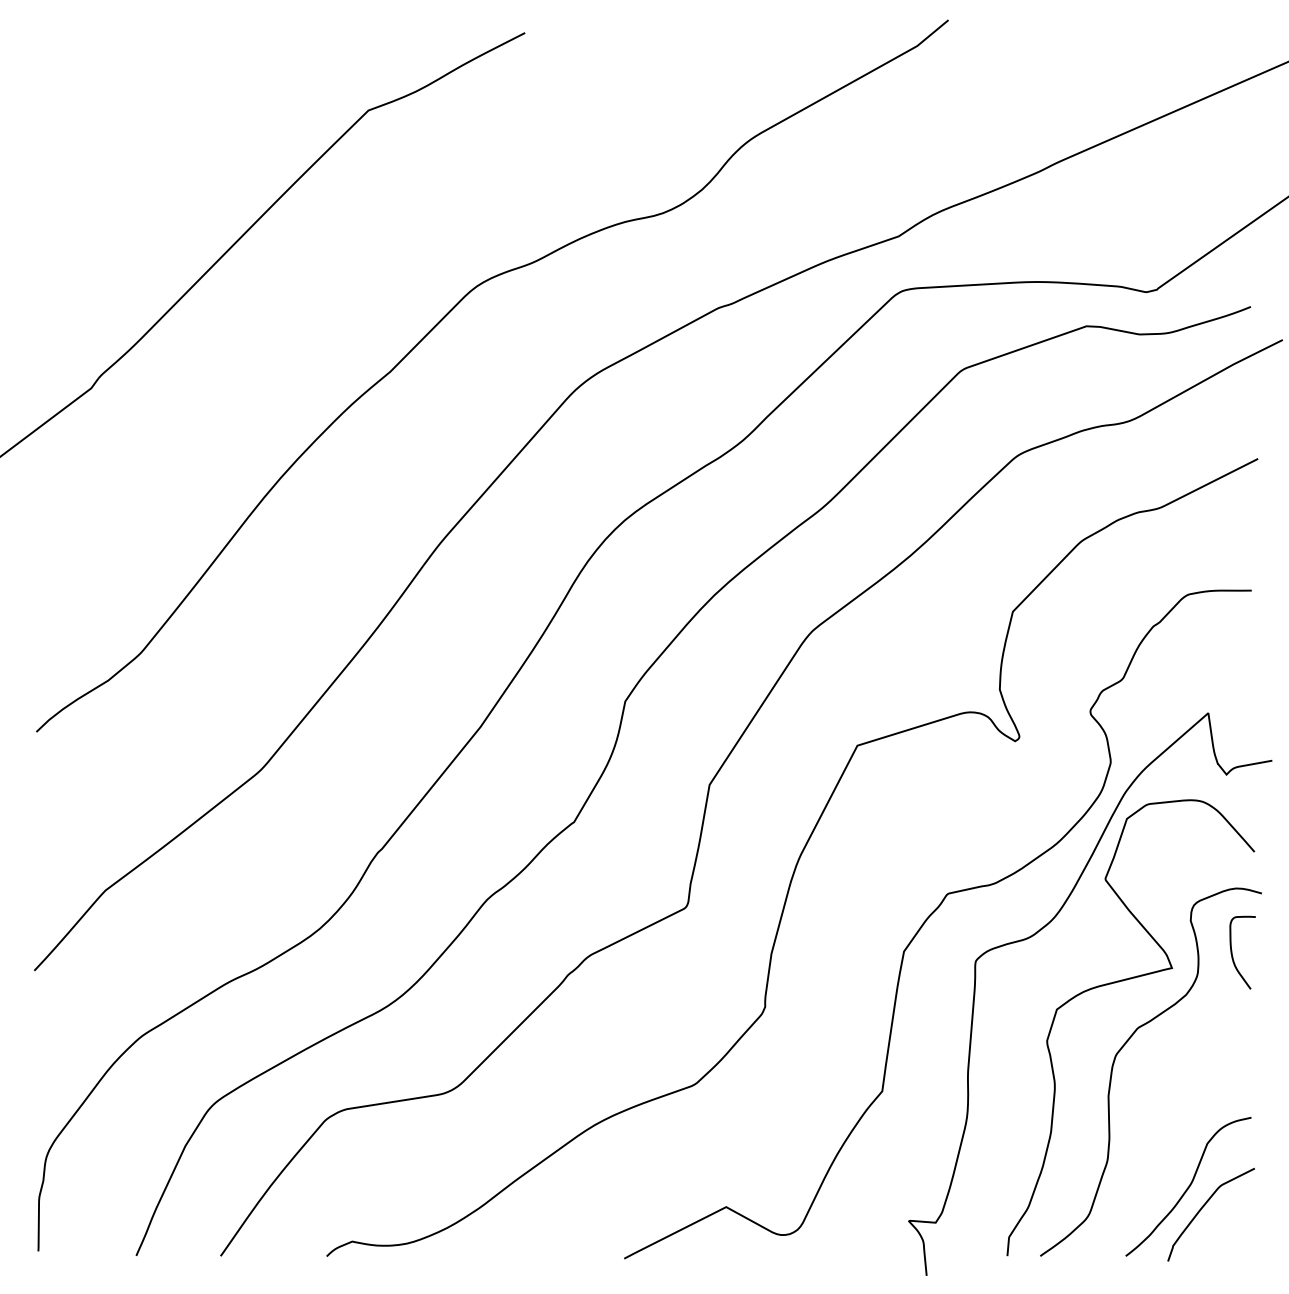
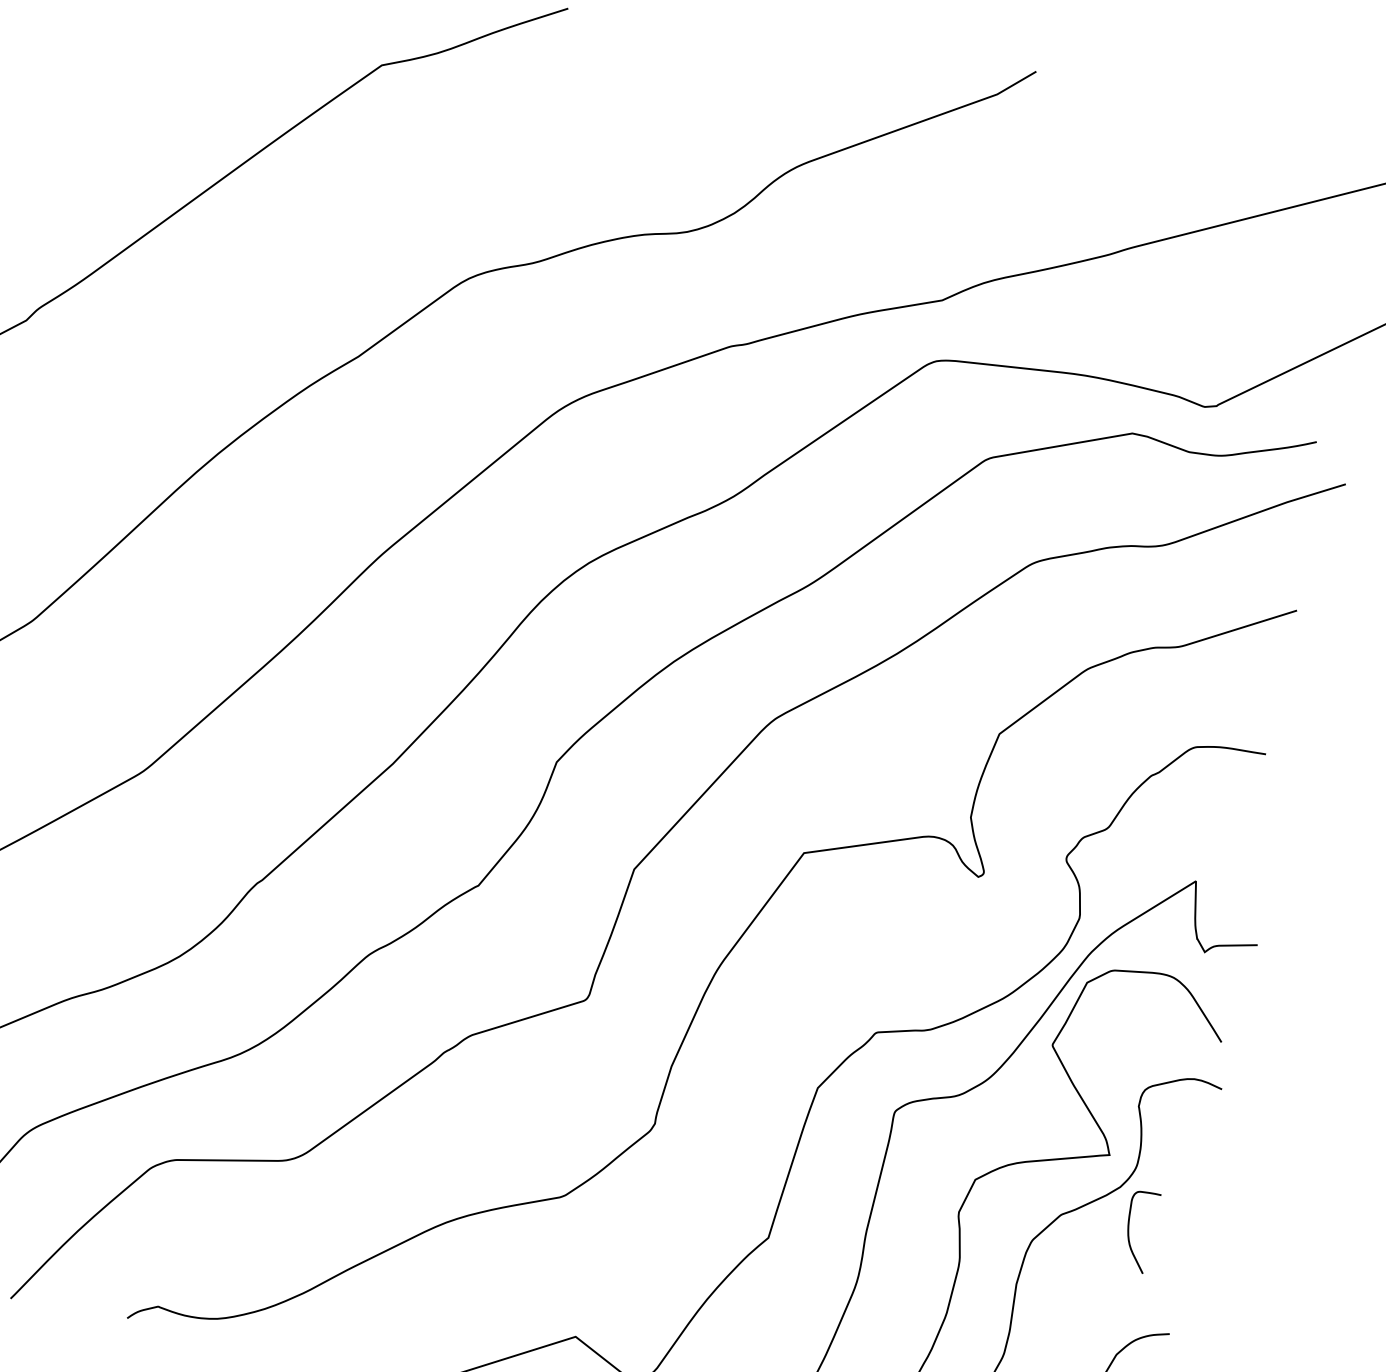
curve: (1233, 956) -> (1129, 1234), moved

